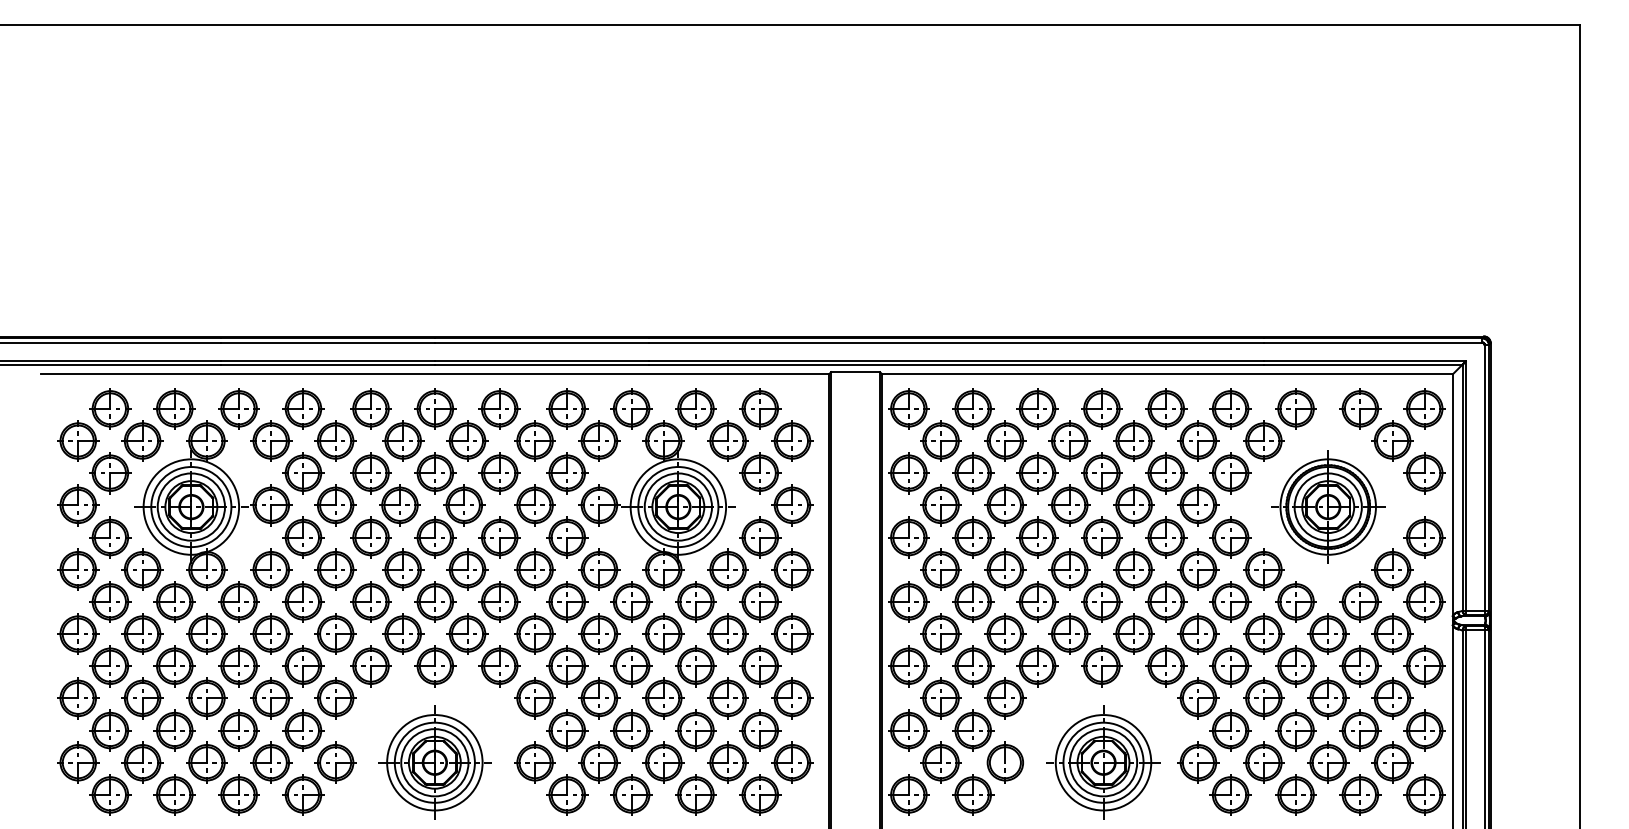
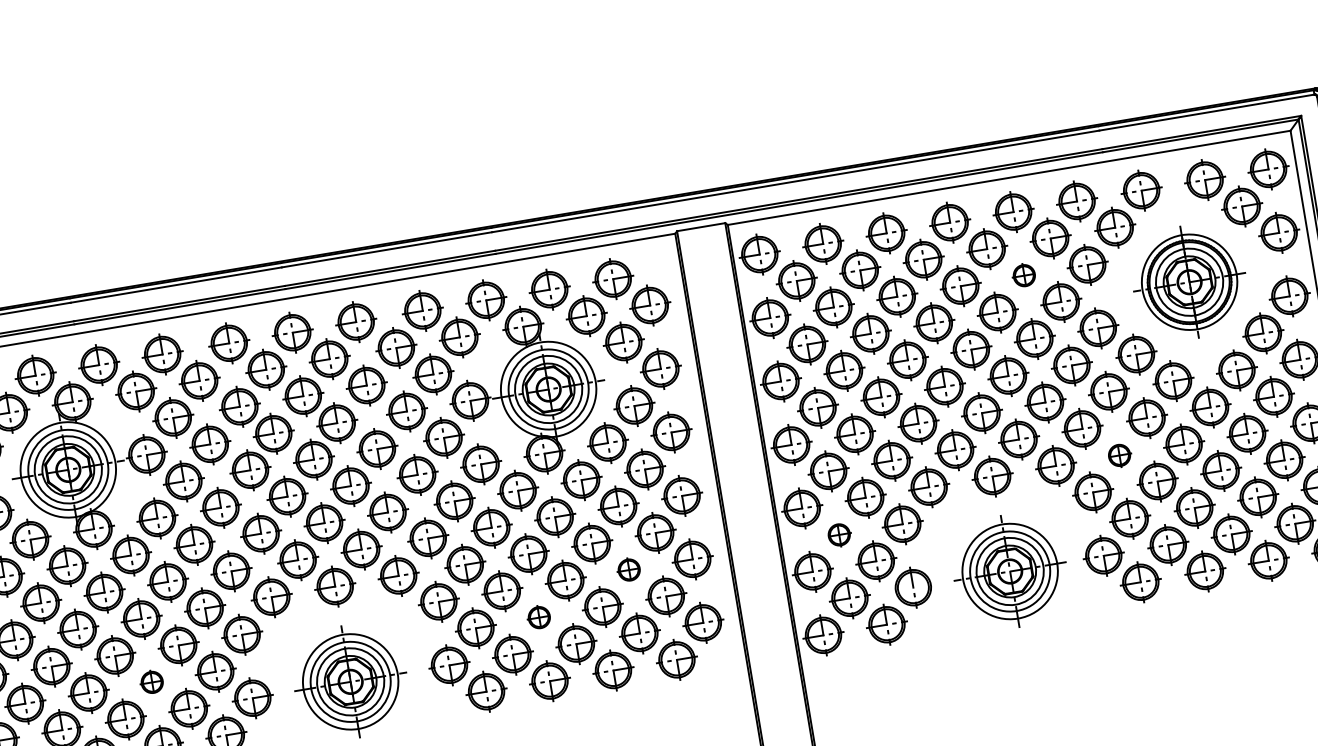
part: (1166, 473) -> (1024, 275), size x0.6
part: (1230, 666) -> (1119, 455), size x0.6
part: (727, 698) -> (628, 570), size x0.6
part: (940, 698) -> (838, 535), size x0.6
part: (238, 730) -> (151, 682), size x0.6
part: (631, 730) -> (539, 617), size x0.6

